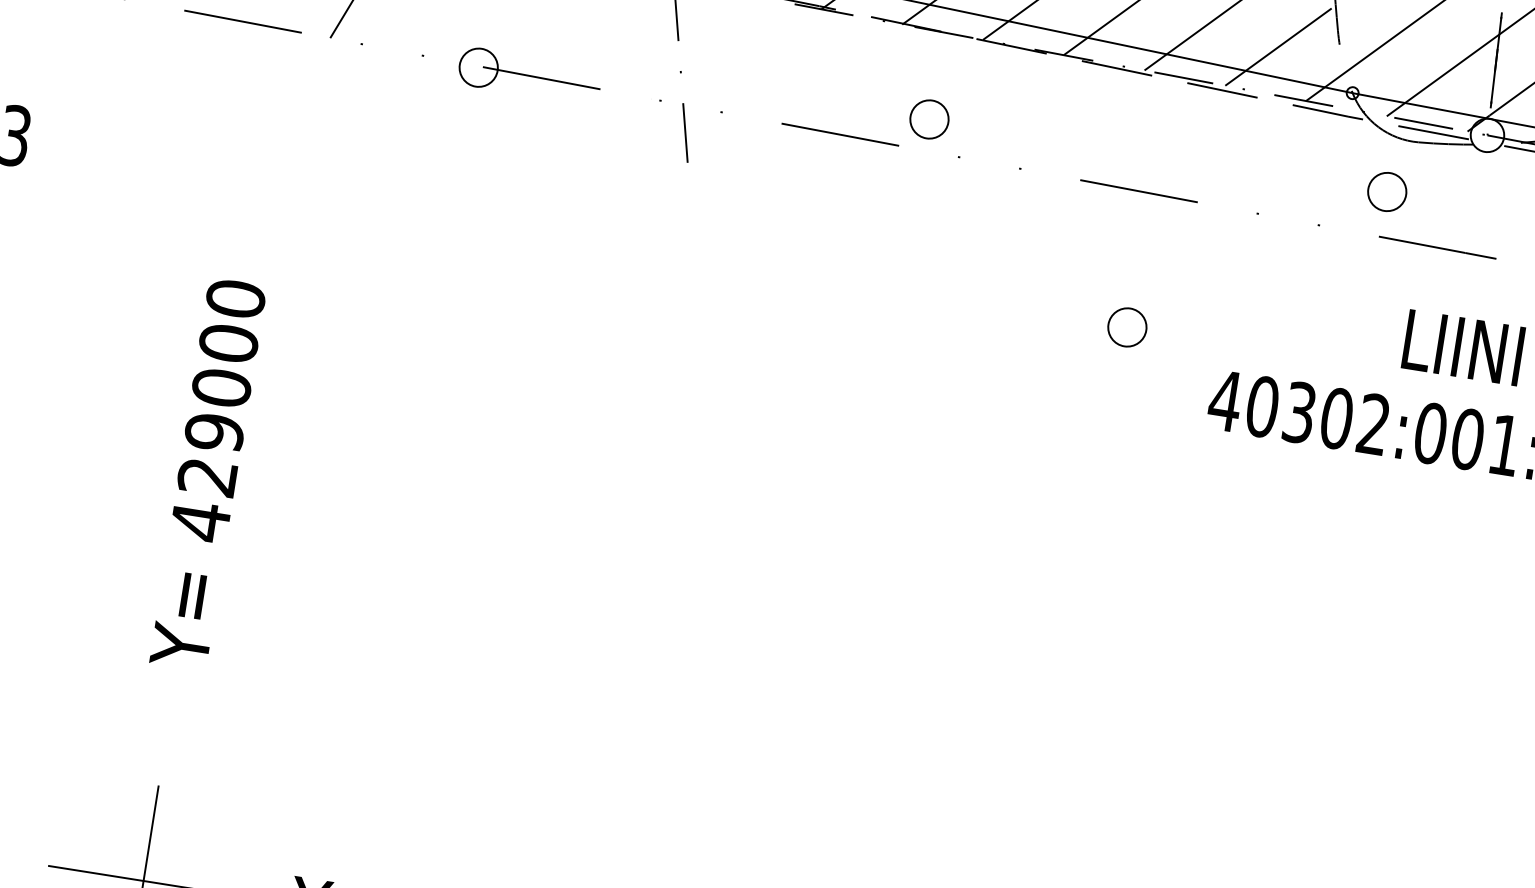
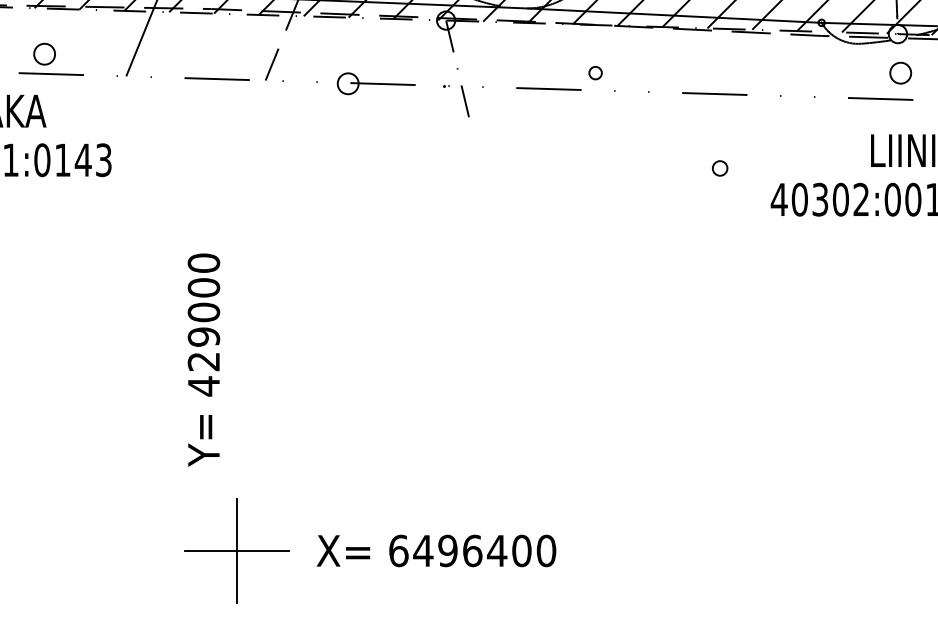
part: (929, 118) -> (595, 72), size x0.6
part: (1387, 190) -> (900, 72), moved
part: (1126, 327) -> (719, 168), size x0.7
text: (207, 472) -> (203, 359), moved

